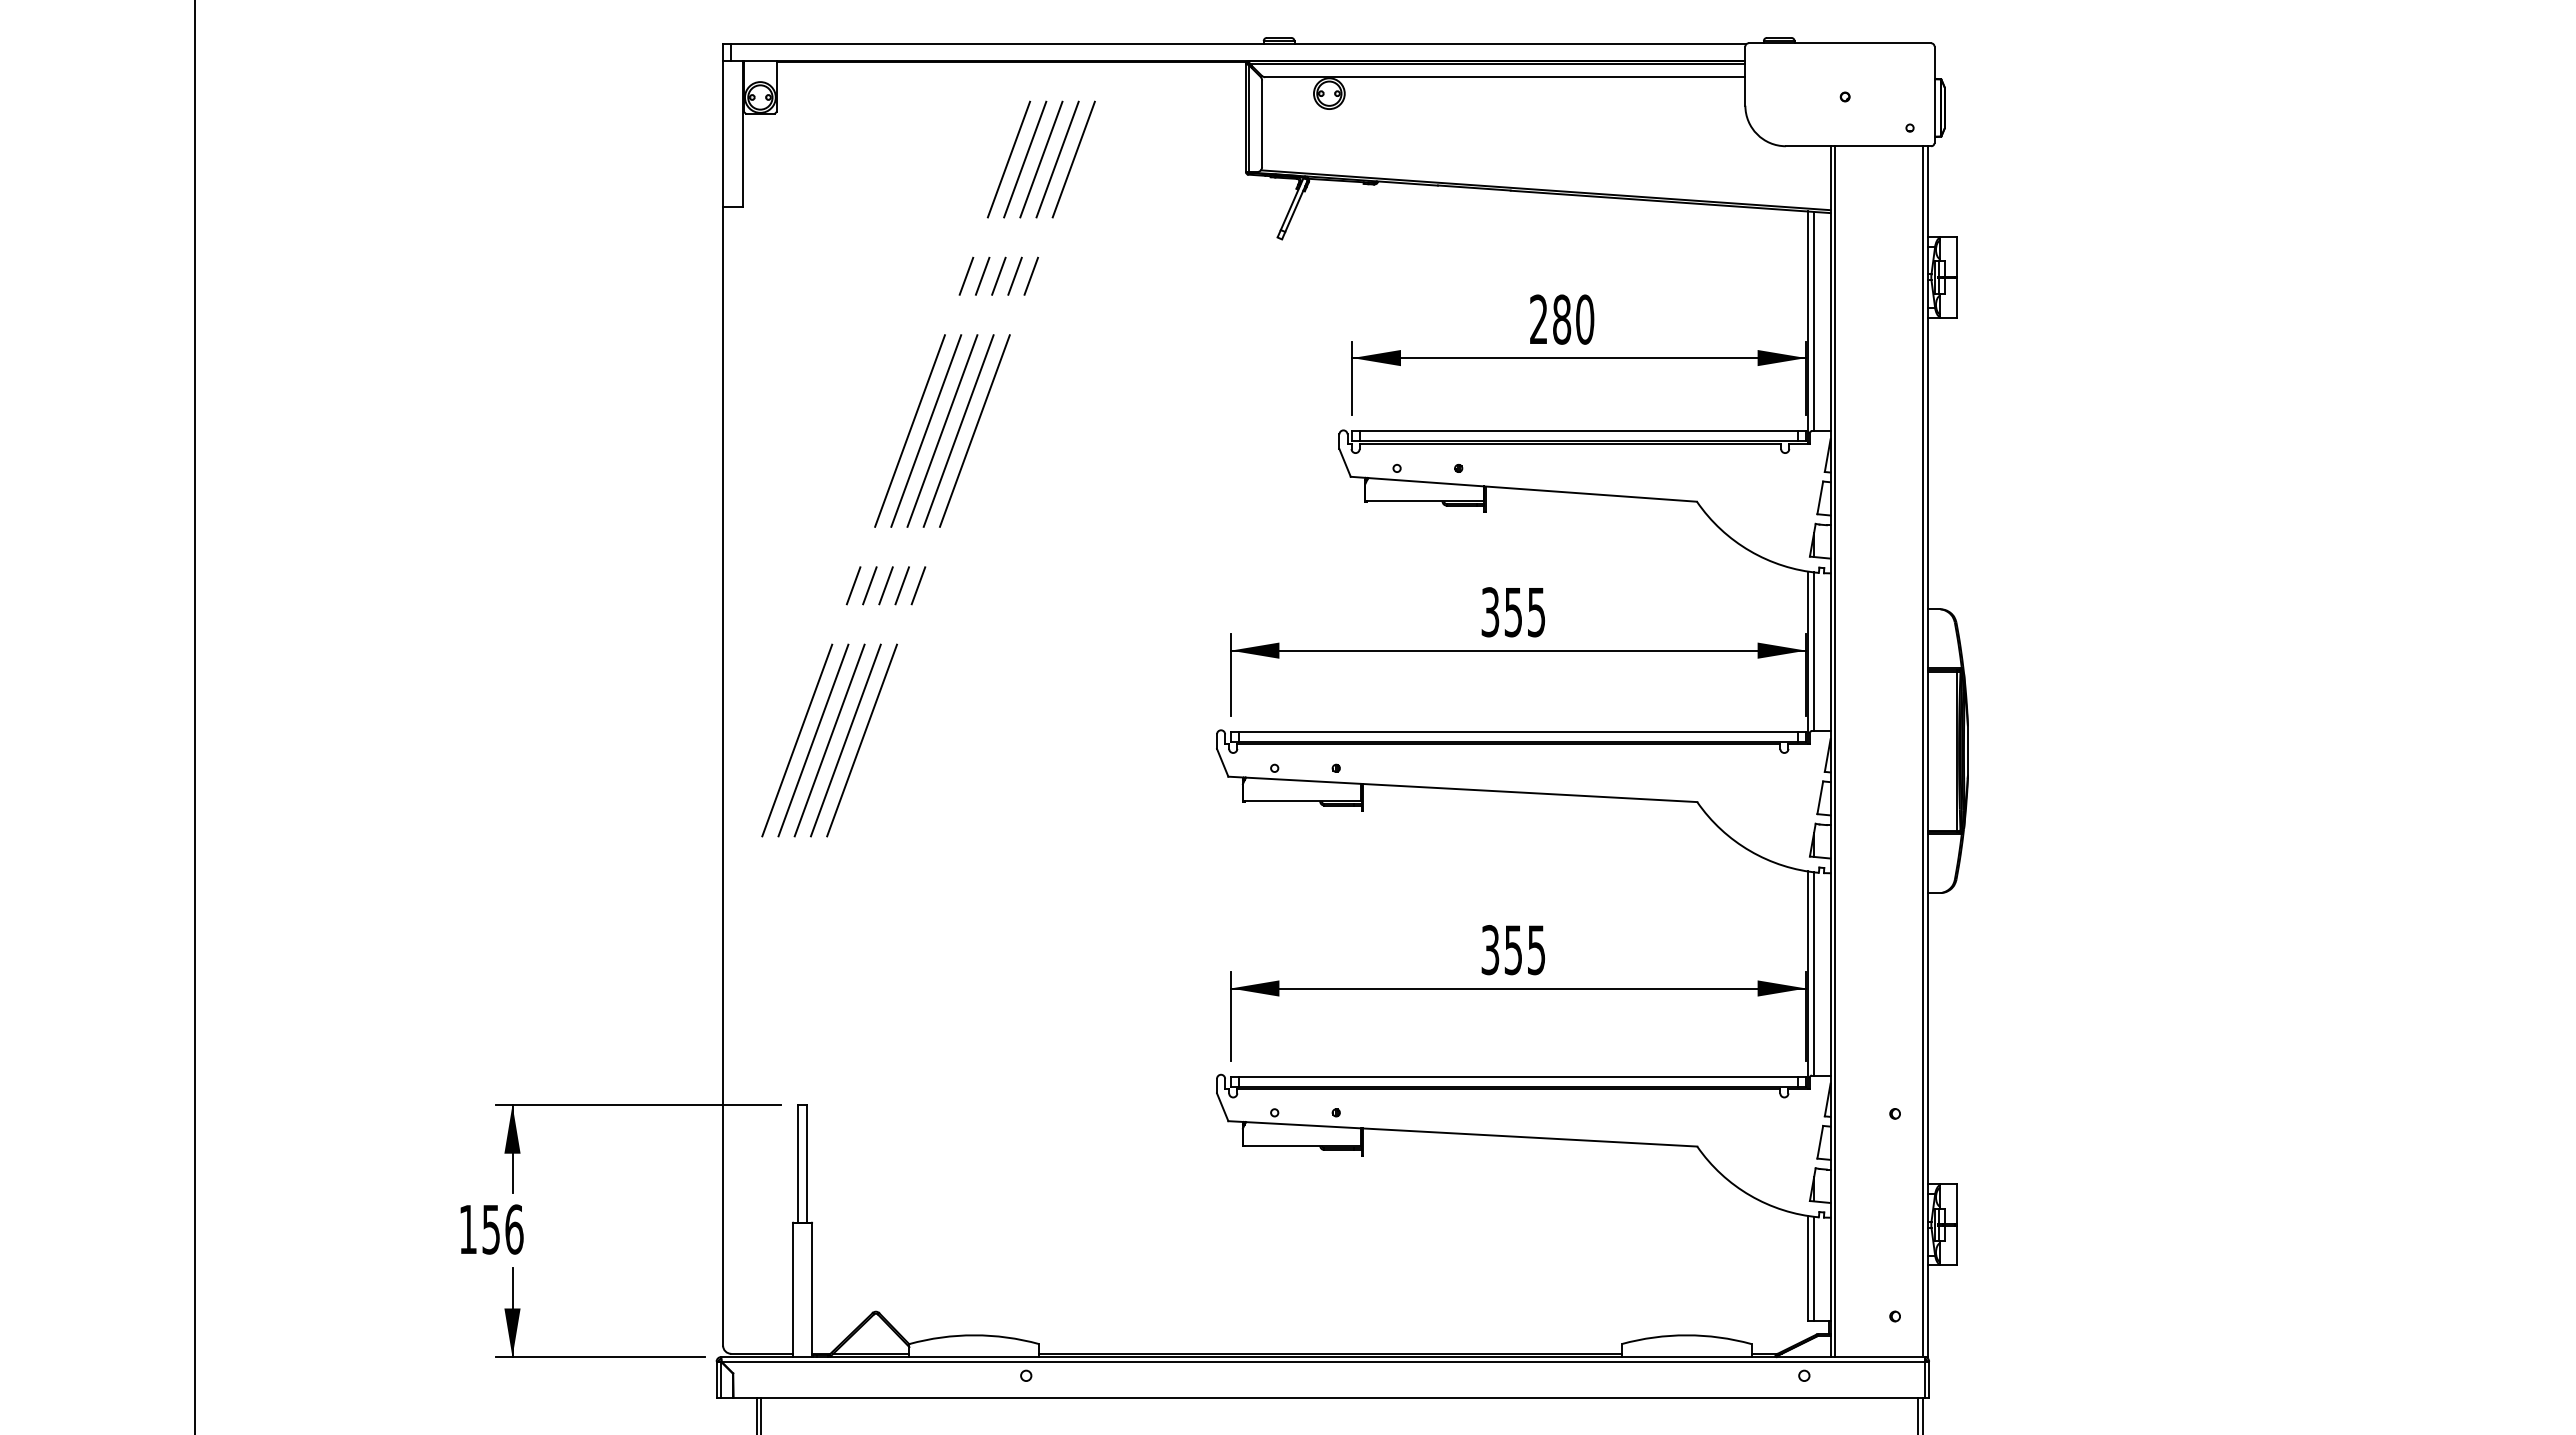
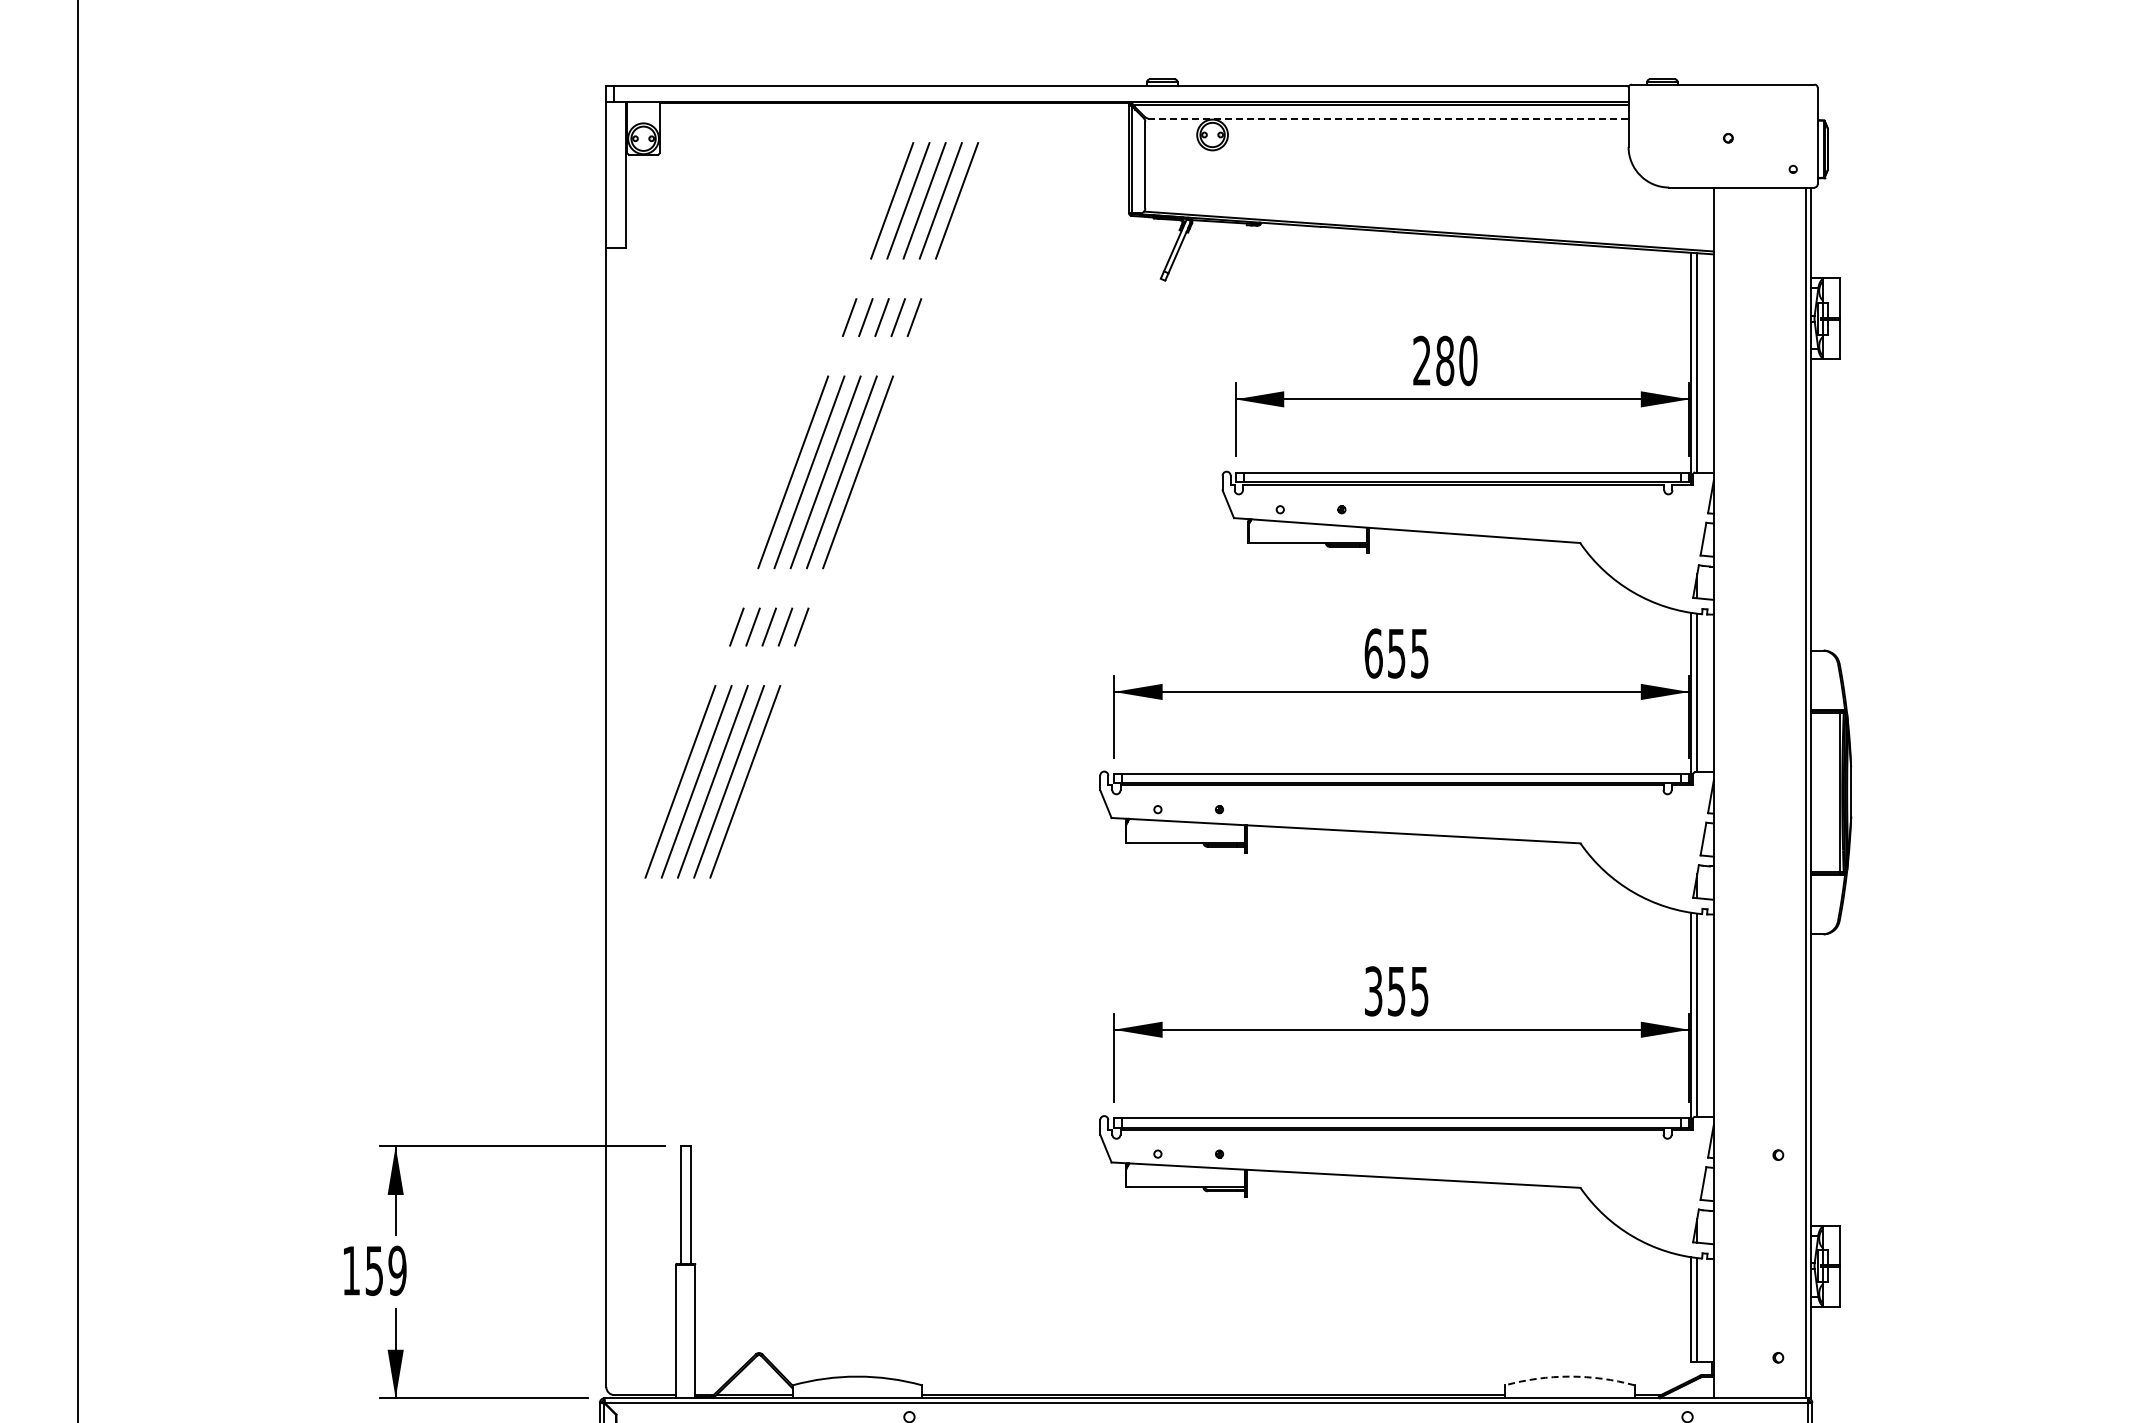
line: (1505, 77) -> (1388, 118), solid -> dashed
text: (1490, 612) -> (1373, 653), 355 -> 655
line: (1835, 751) -> (1718, 792), removed
text: (514, 1229) -> (397, 1270), 156 -> 159
arc: (1686, 1335) -> (1569, 1376), solid -> dashed

